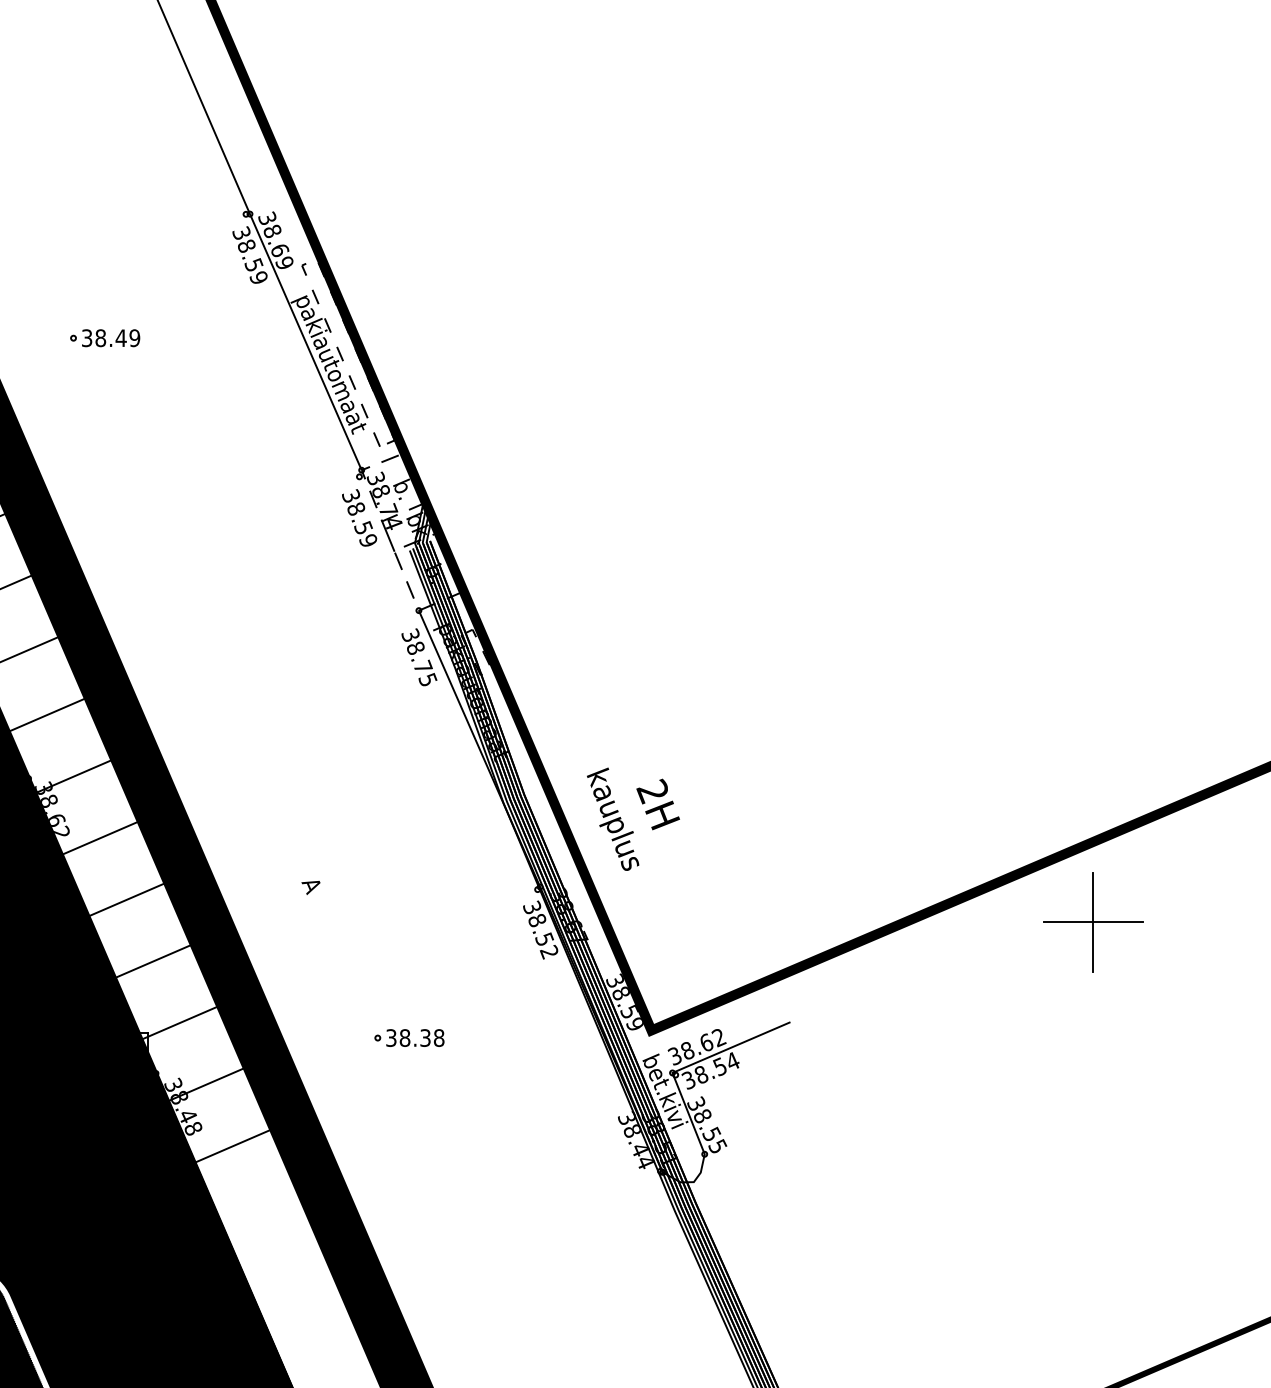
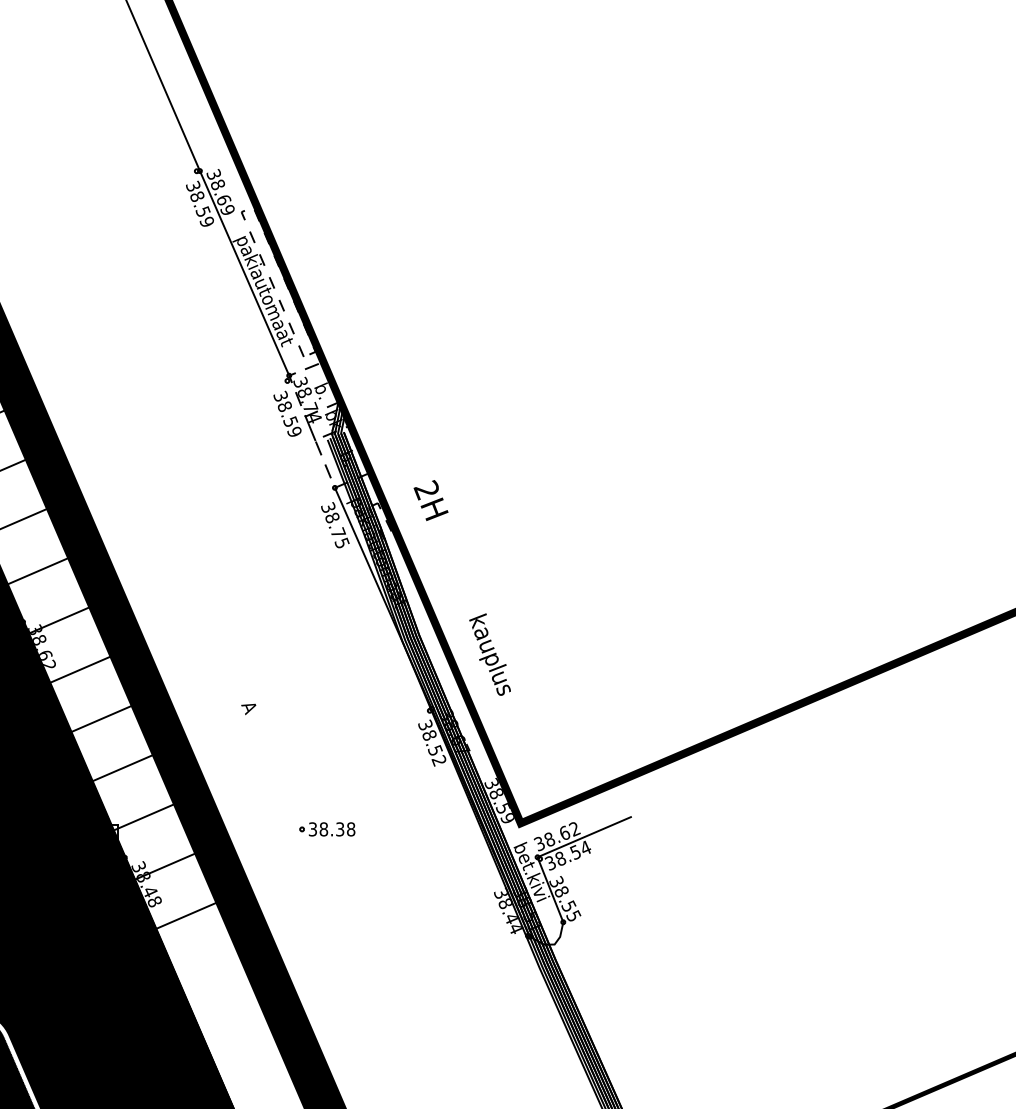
part: (105, 338) -> (84, 270), removed
text: (657, 804) -> (430, 500), moved
part: (1093, 922) -> (873, 737), removed

